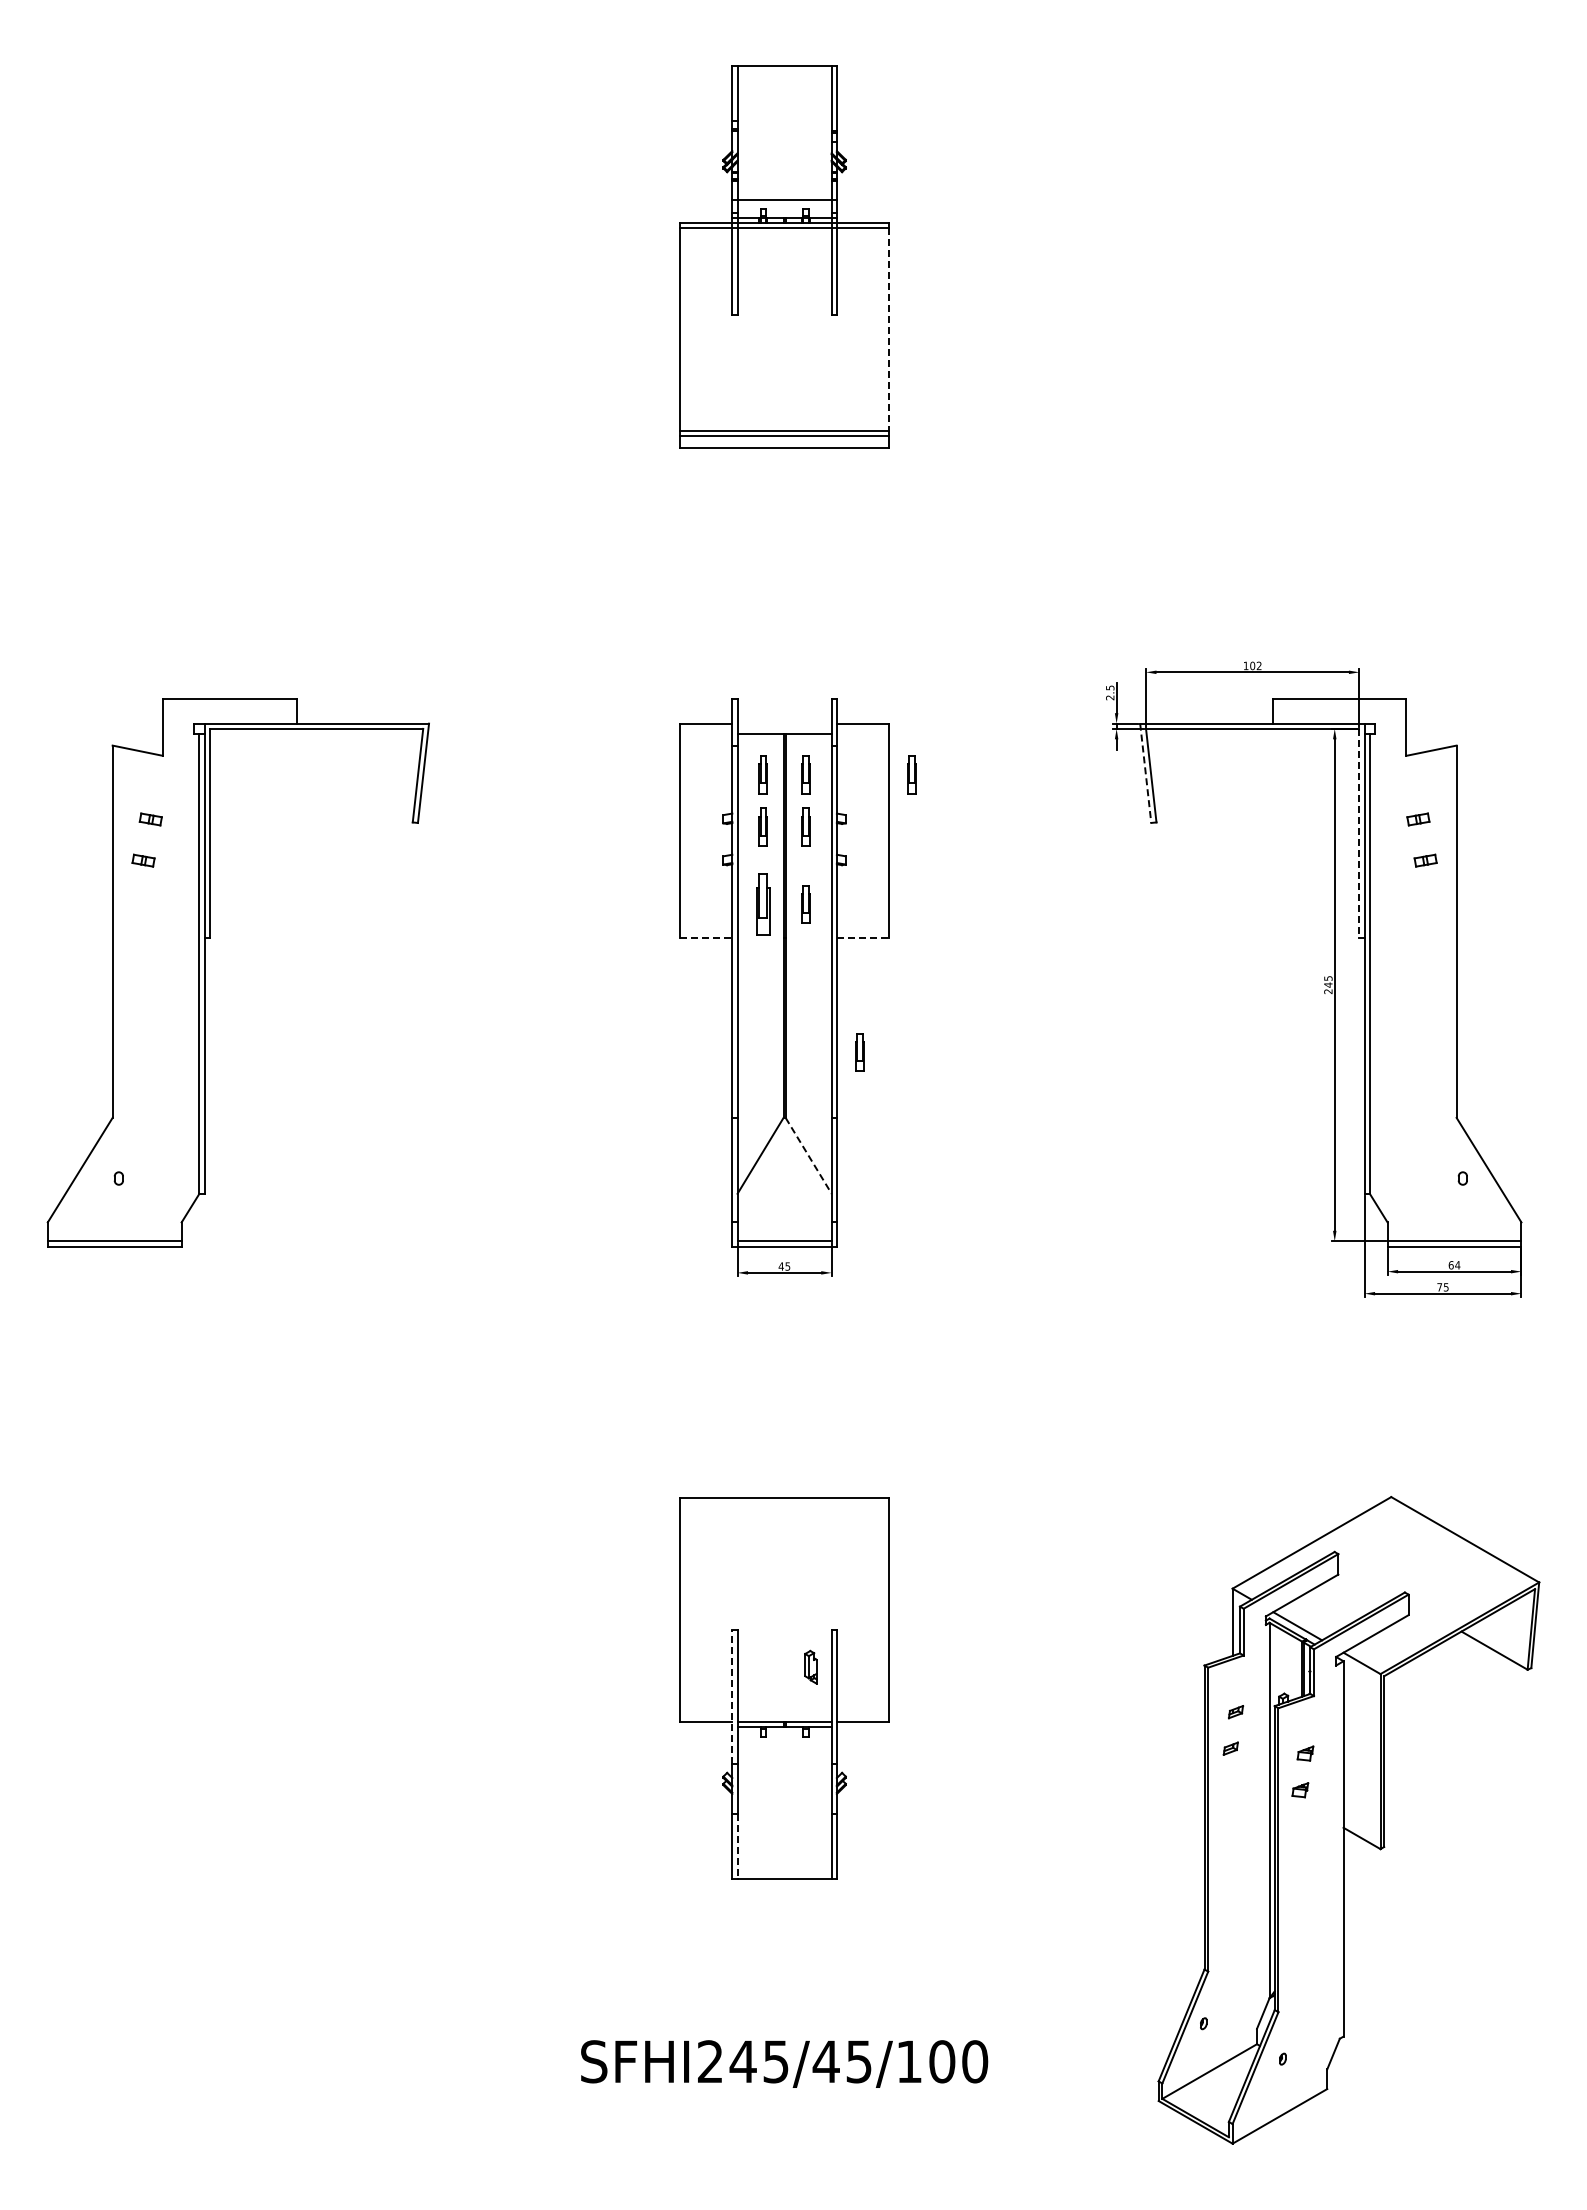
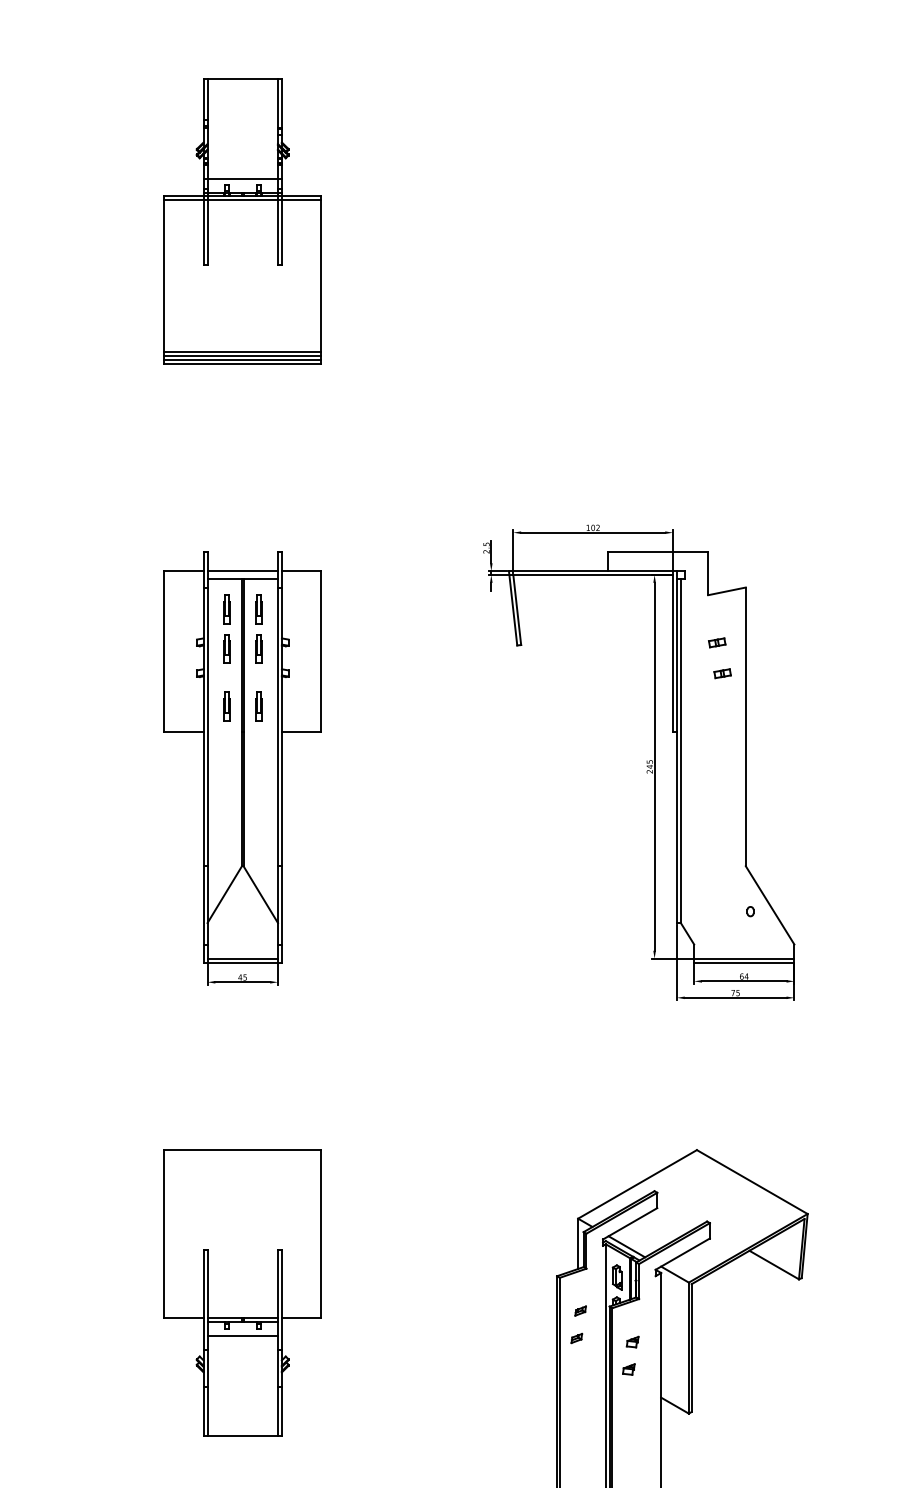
line: (889, 330) -> (321, 276), dashed -> solid
line: (784, 441) -> (242, 359), added
line: (784, 723) -> (242, 570), added
line: (1145, 773) -> (512, 608), dashed -> solid
part: (911, 774) -> (337, 609), removed
line: (1359, 833) -> (673, 653), dashed -> solid
part: (762, 904) -> (226, 706), size x0.62
line: (706, 938) -> (184, 731), dashed -> solid
line: (863, 938) -> (301, 731), dashed -> solid
part: (859, 1052) -> (298, 817), removed
line: (808, 1156) -> (260, 895), dashed -> solid
part: (810, 1666) -> (616, 1276), moved
line: (732, 1696) -> (203, 1299), dashed -> solid
line: (784, 1744) -> (242, 1335), added
line: (737, 1846) -> (207, 1411), dashed -> solid

